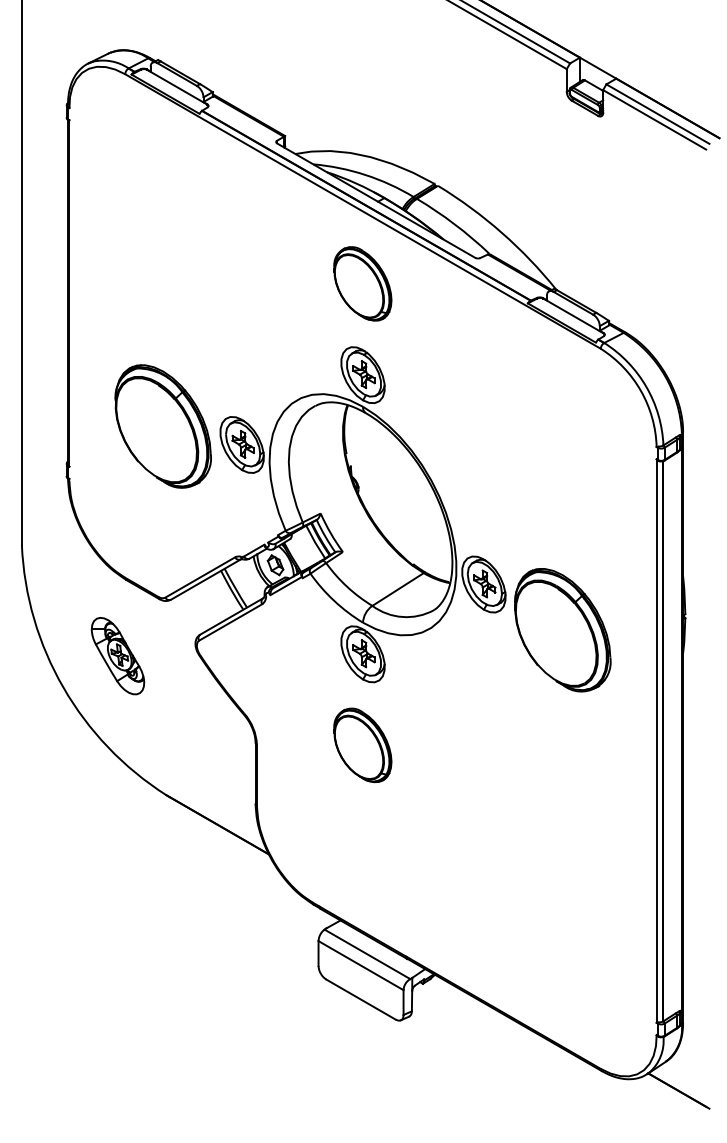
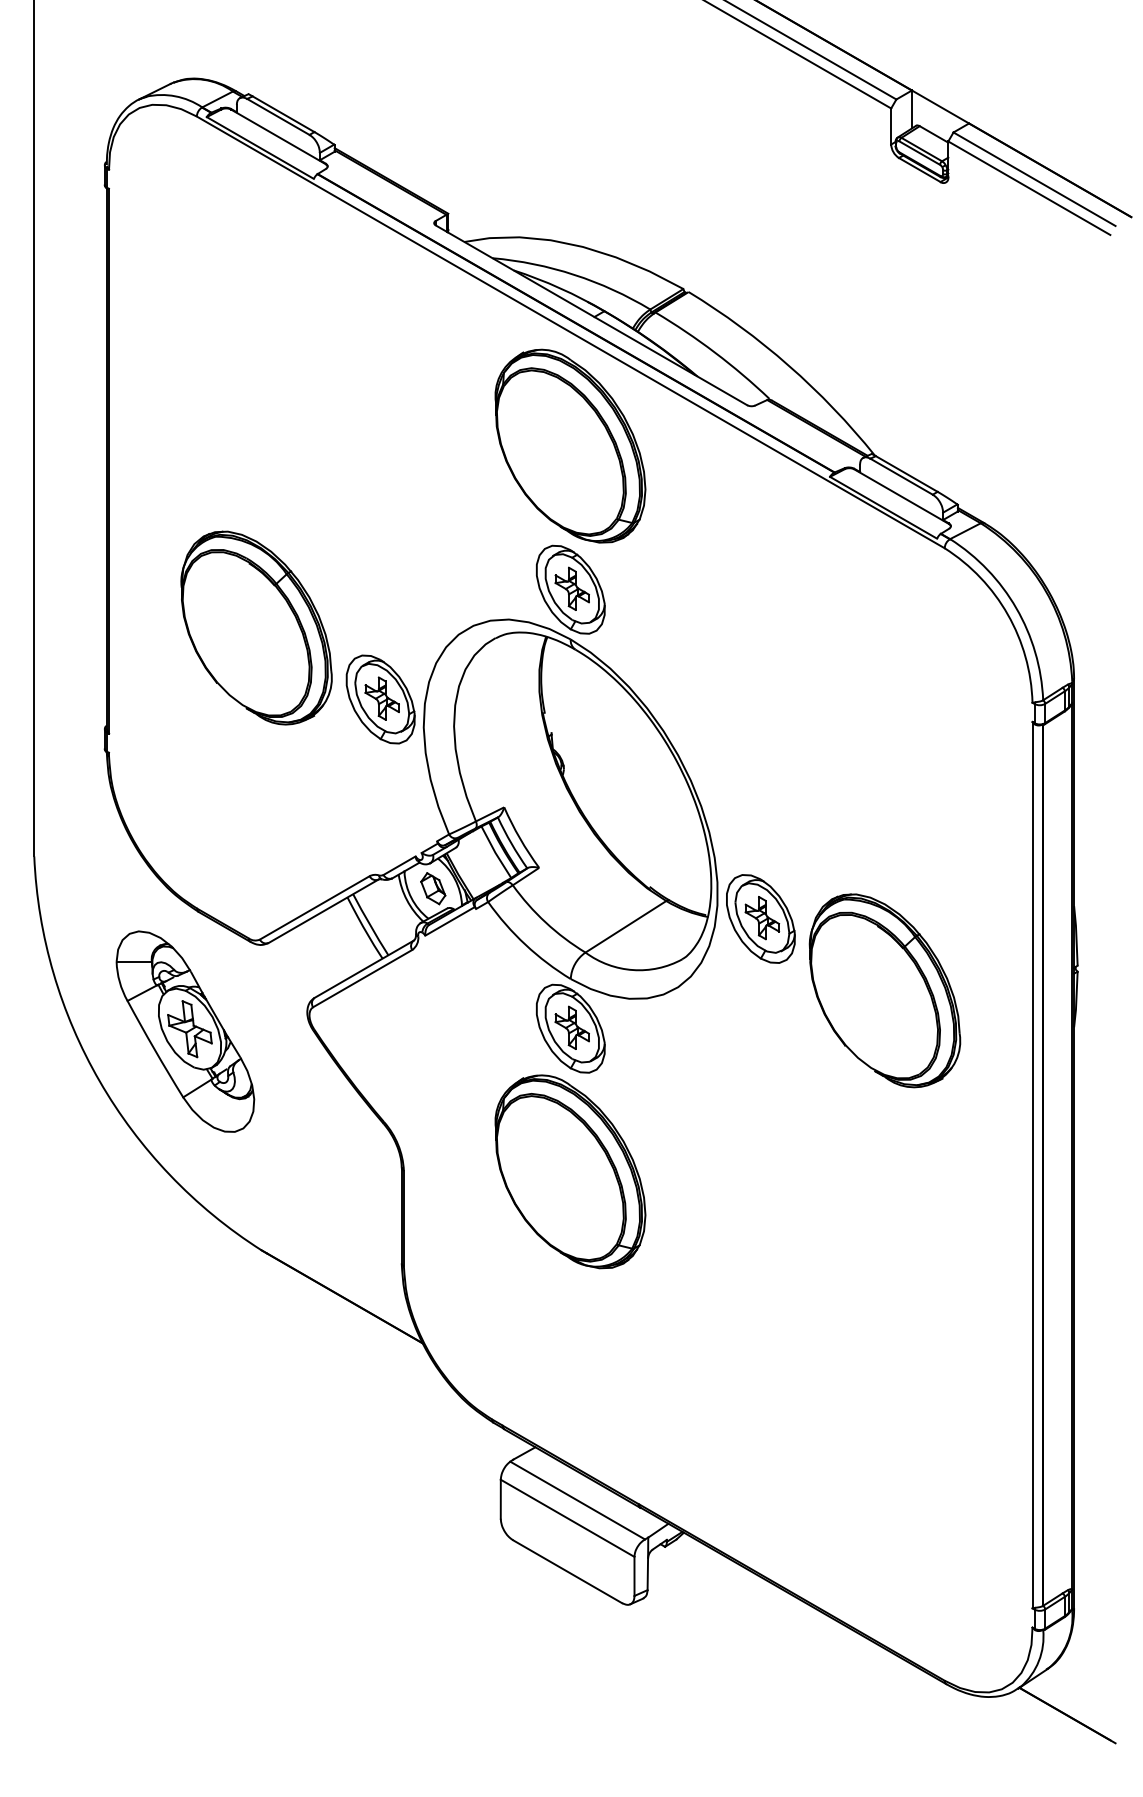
part: (362, 283) -> (569, 445), size x1.67
part: (162, 426) -> (255, 628), moved
part: (117, 655) -> (184, 1030), size x1.67
part: (362, 745) -> (569, 1172), size x1.67

